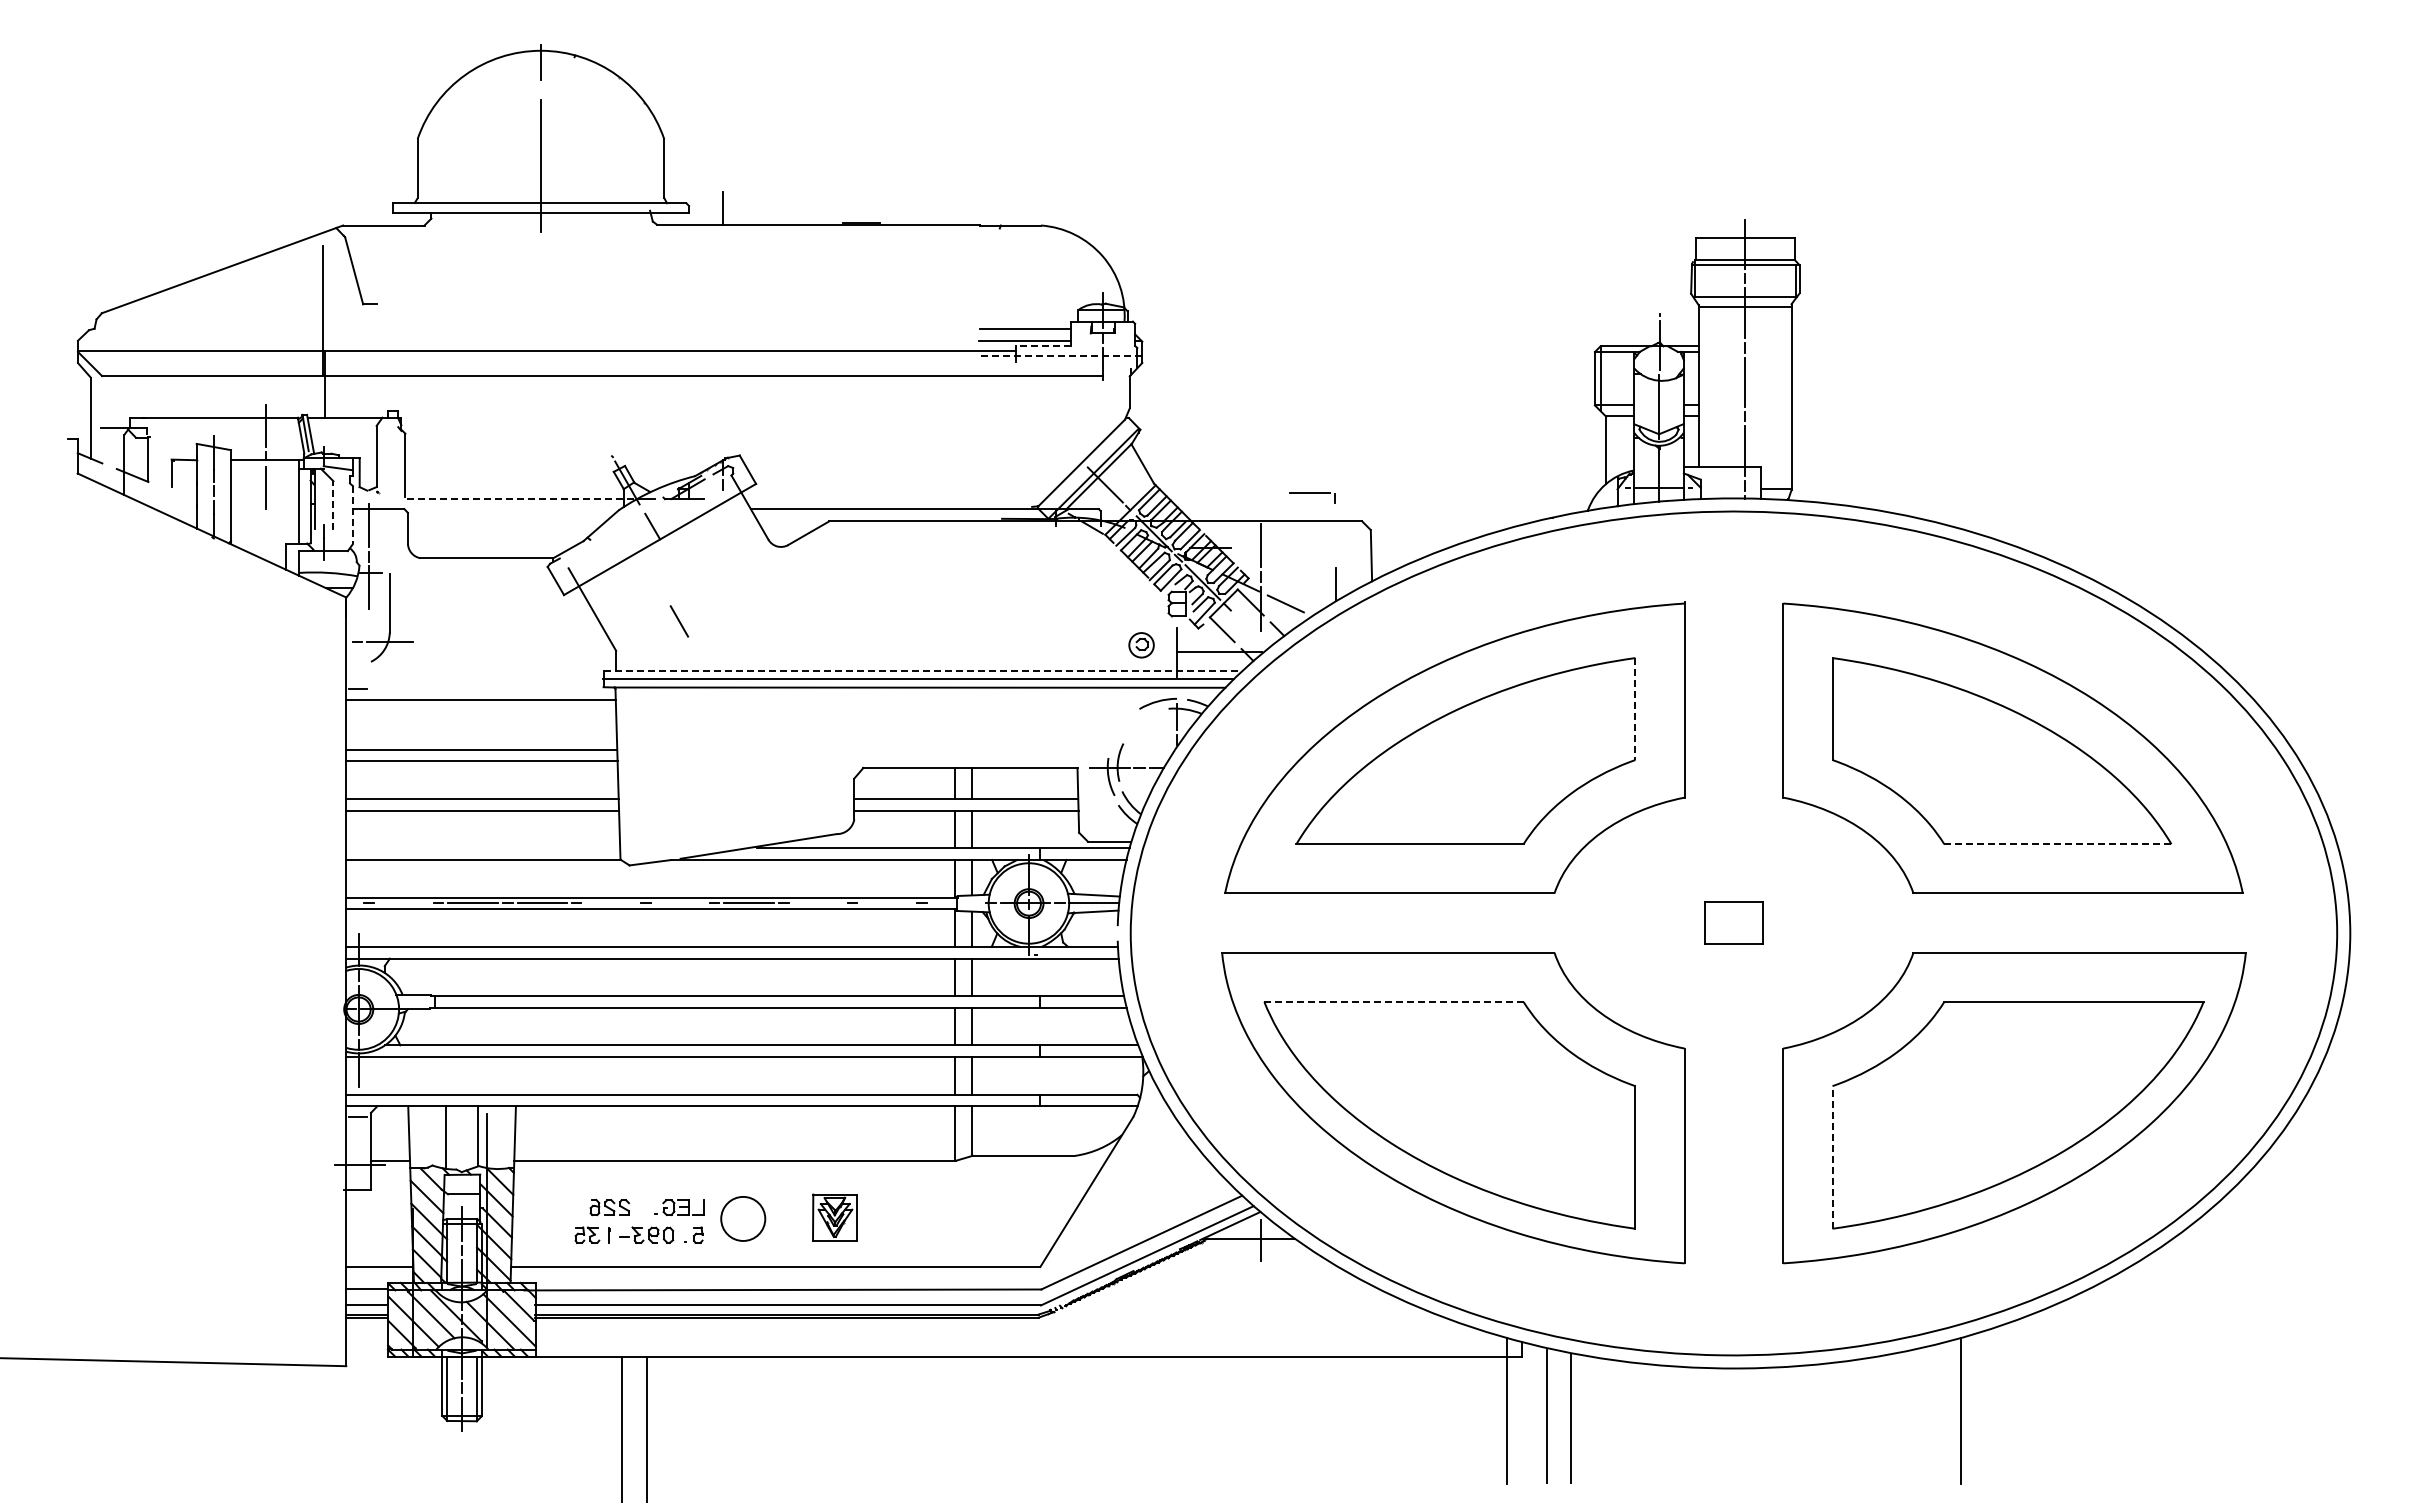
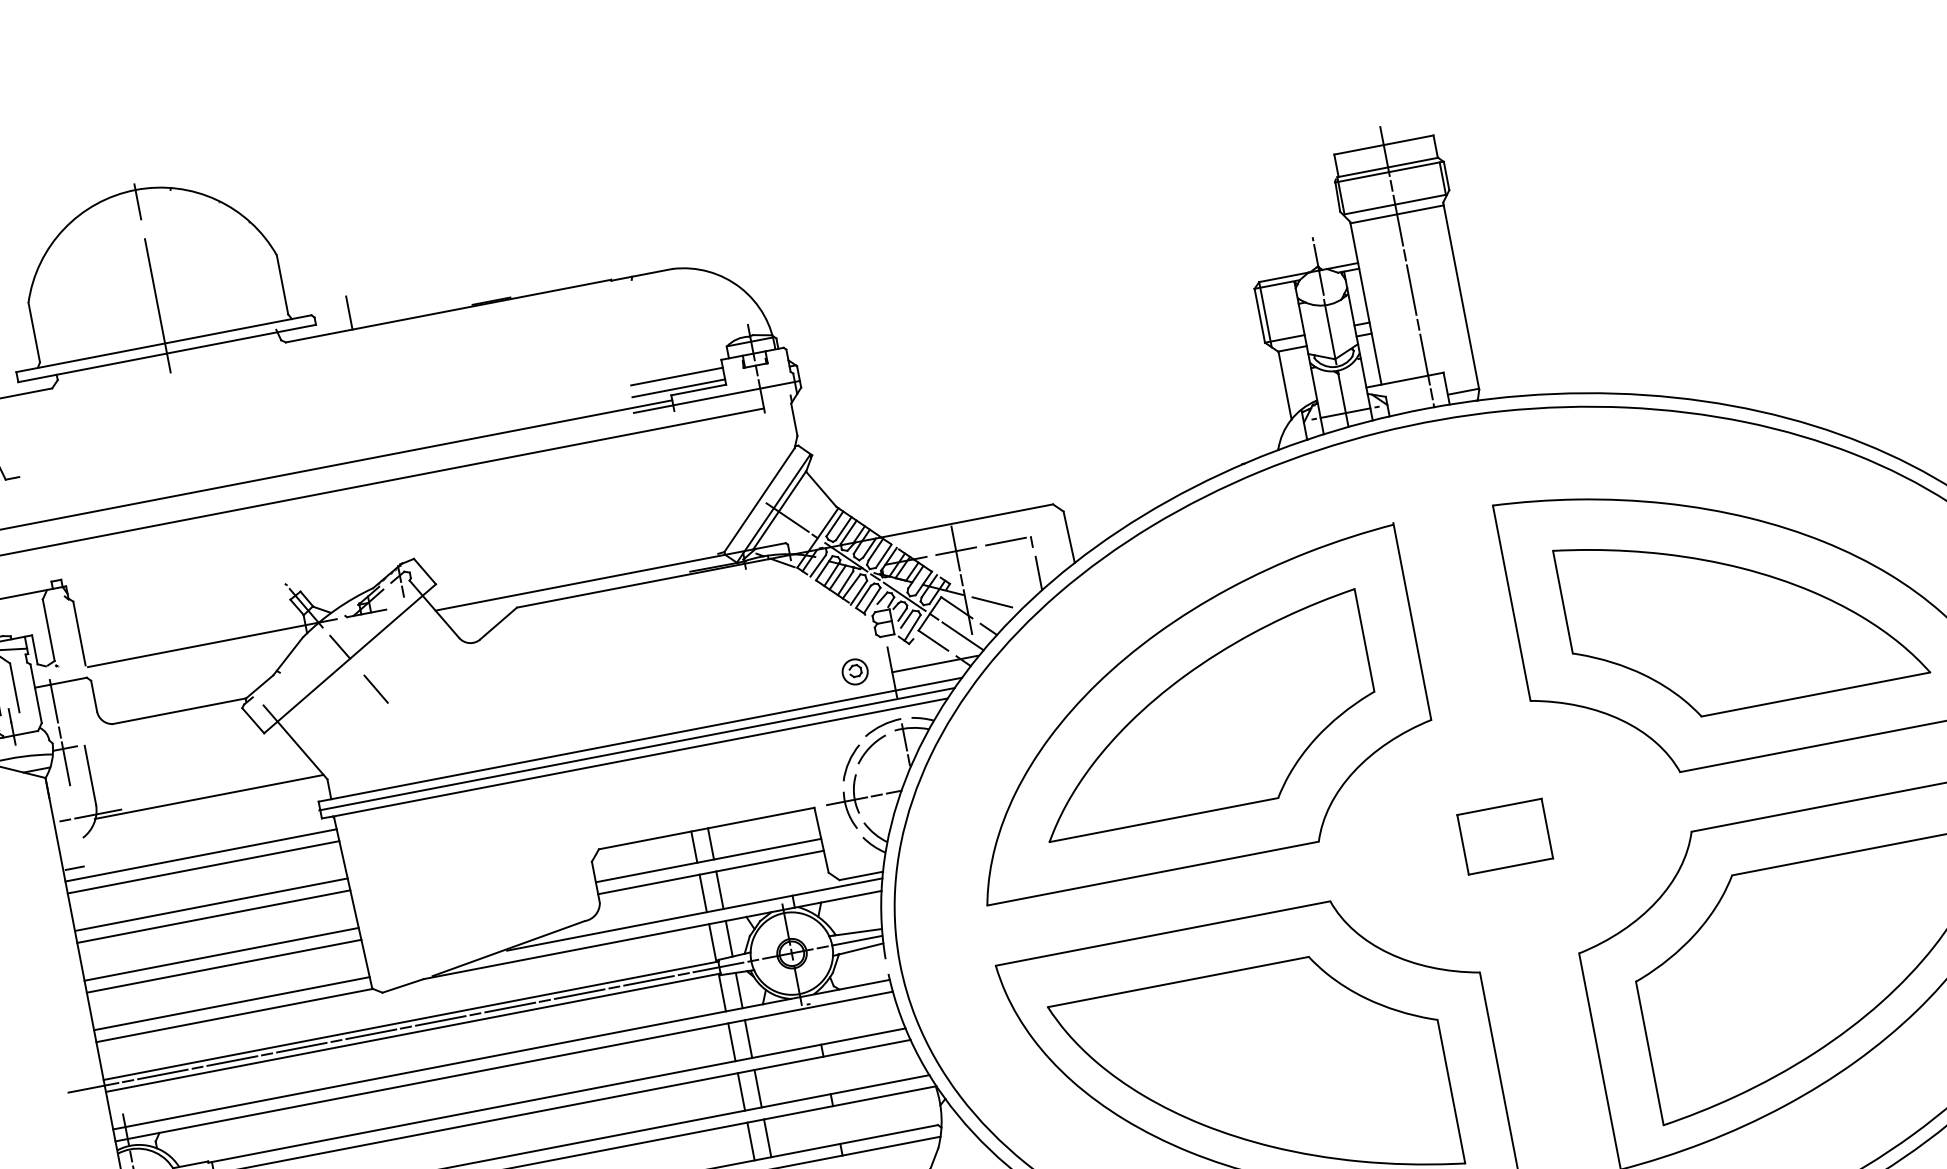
line: (1043, 346) -> (698, 390), dashed -> solid
line: (1059, 356) -> (716, 397), dashed -> solid
part: (1312, 497) -> (1009, 545), moved
line: (522, 499) -> (203, 645), dashed -> solid
line: (333, 505) -> (14, 687), dashed -> solid
line: (352, 515) -> (35, 694), dashed -> solid
line: (1260, 548) -> (956, 551), added
line: (679, 621) -> (376, 689), moved
line: (1251, 630) -> (962, 635), added
line: (499, 645) -> (209, 796), added
line: (923, 670) -> (640, 739), dashed -> solid
line: (1635, 709) -> (1364, 640), dashed -> solid
line: (481, 712) -> (203, 867), added
part: (1134, 729) -> (864, 758), added
line: (2057, 844) -> (1815, 694), dashed -> solid
line: (483, 848) -> (232, 1003), added
line: (334, 903) -> (92, 1088), added
line: (403, 903) -> (162, 1074), added
line: (610, 903) -> (370, 1034), added
line: (679, 903) -> (440, 1021), added
line: (817, 903) -> (579, 994), added
line: (886, 903) -> (648, 981), added
line: (955, 903) -> (717, 967), added
part: (1733, 922) -> (1504, 836), size x1.43
line: (1394, 1002) -> (1178, 982), dashed -> solid
line: (1832, 1156) -> (1649, 1052), dashed -> solid

